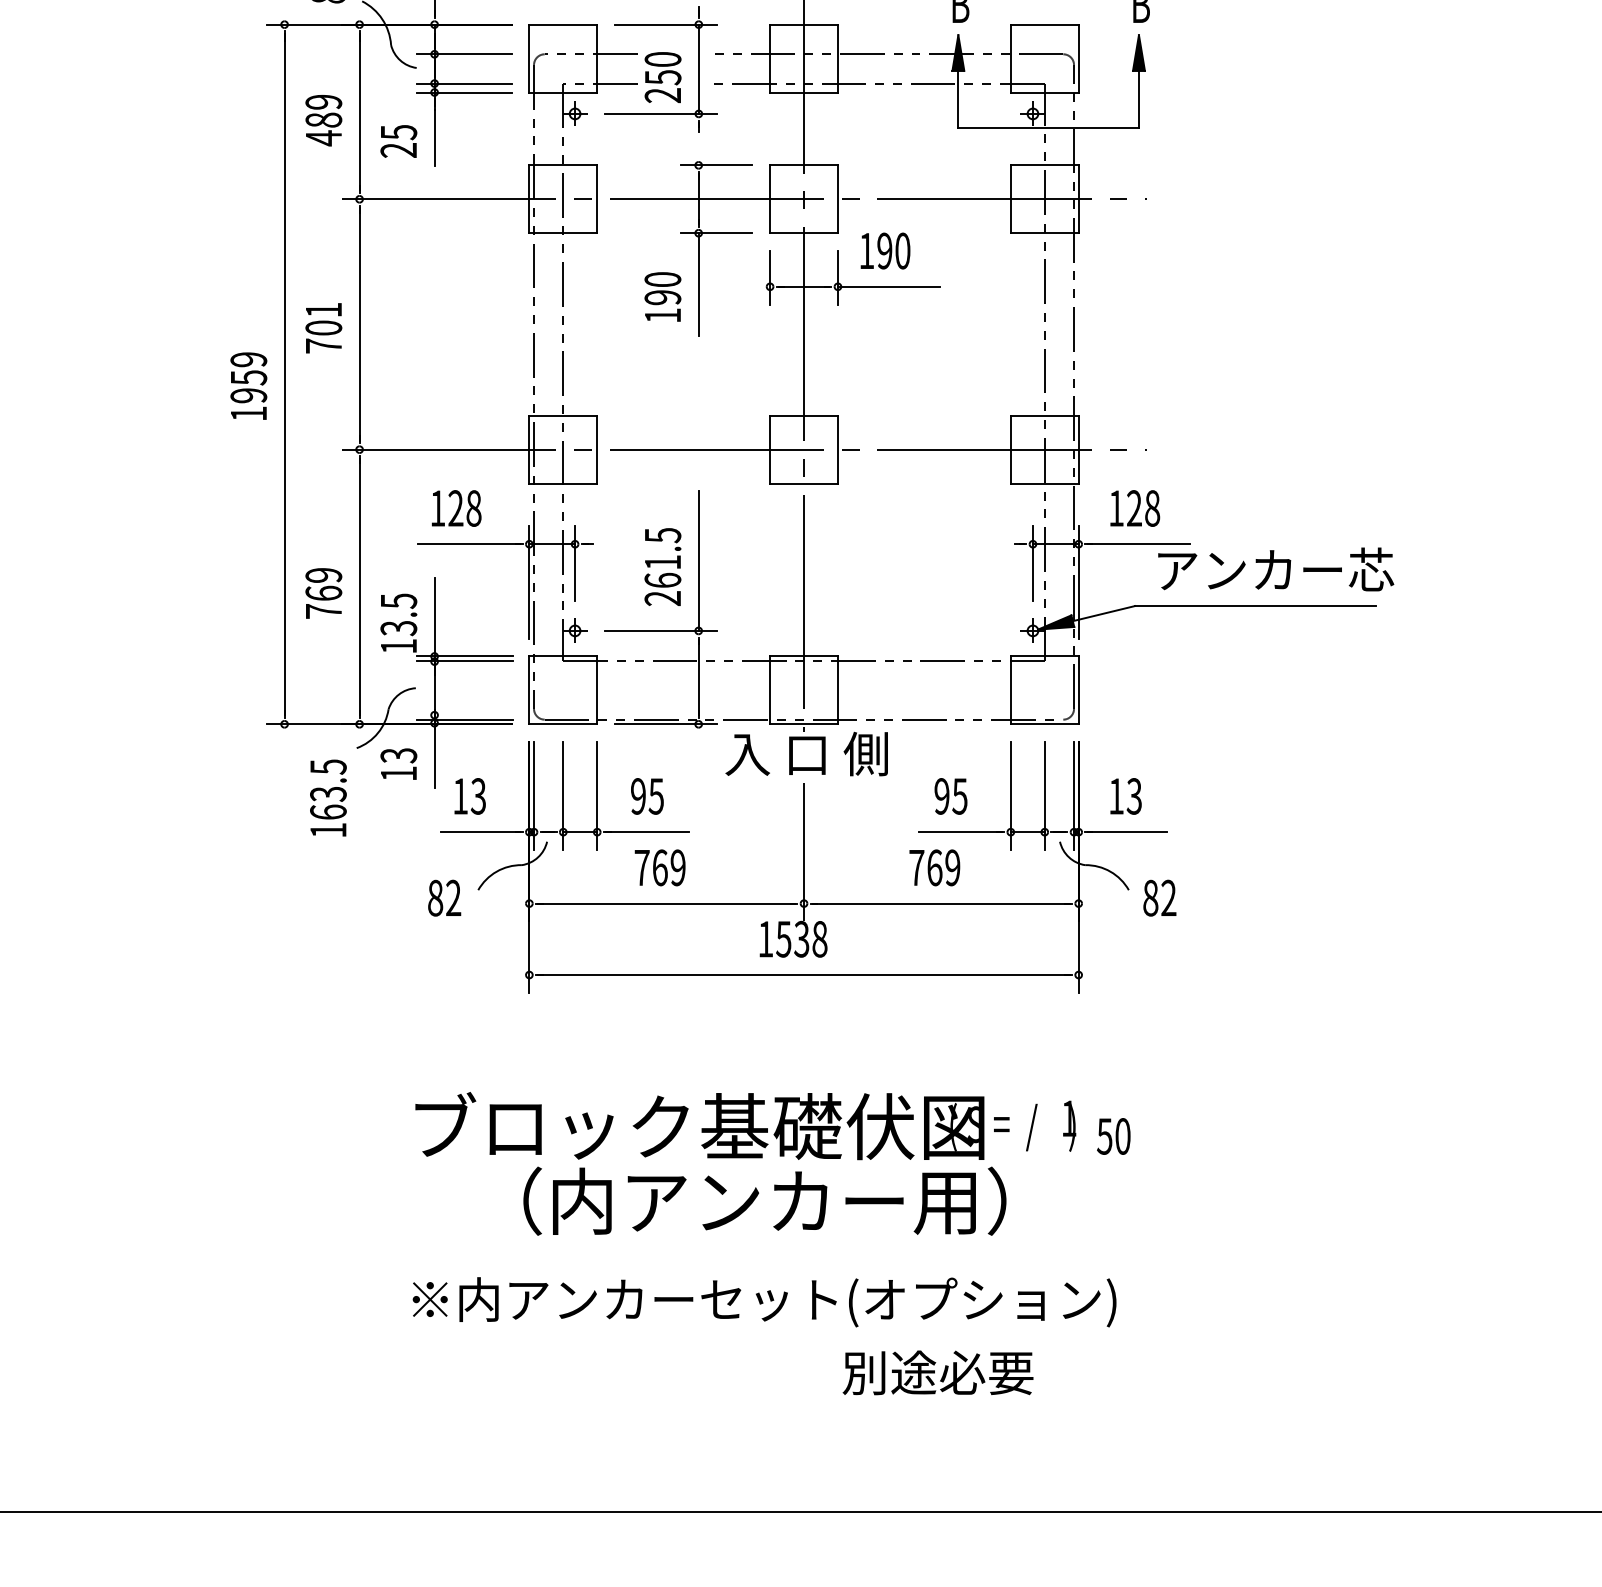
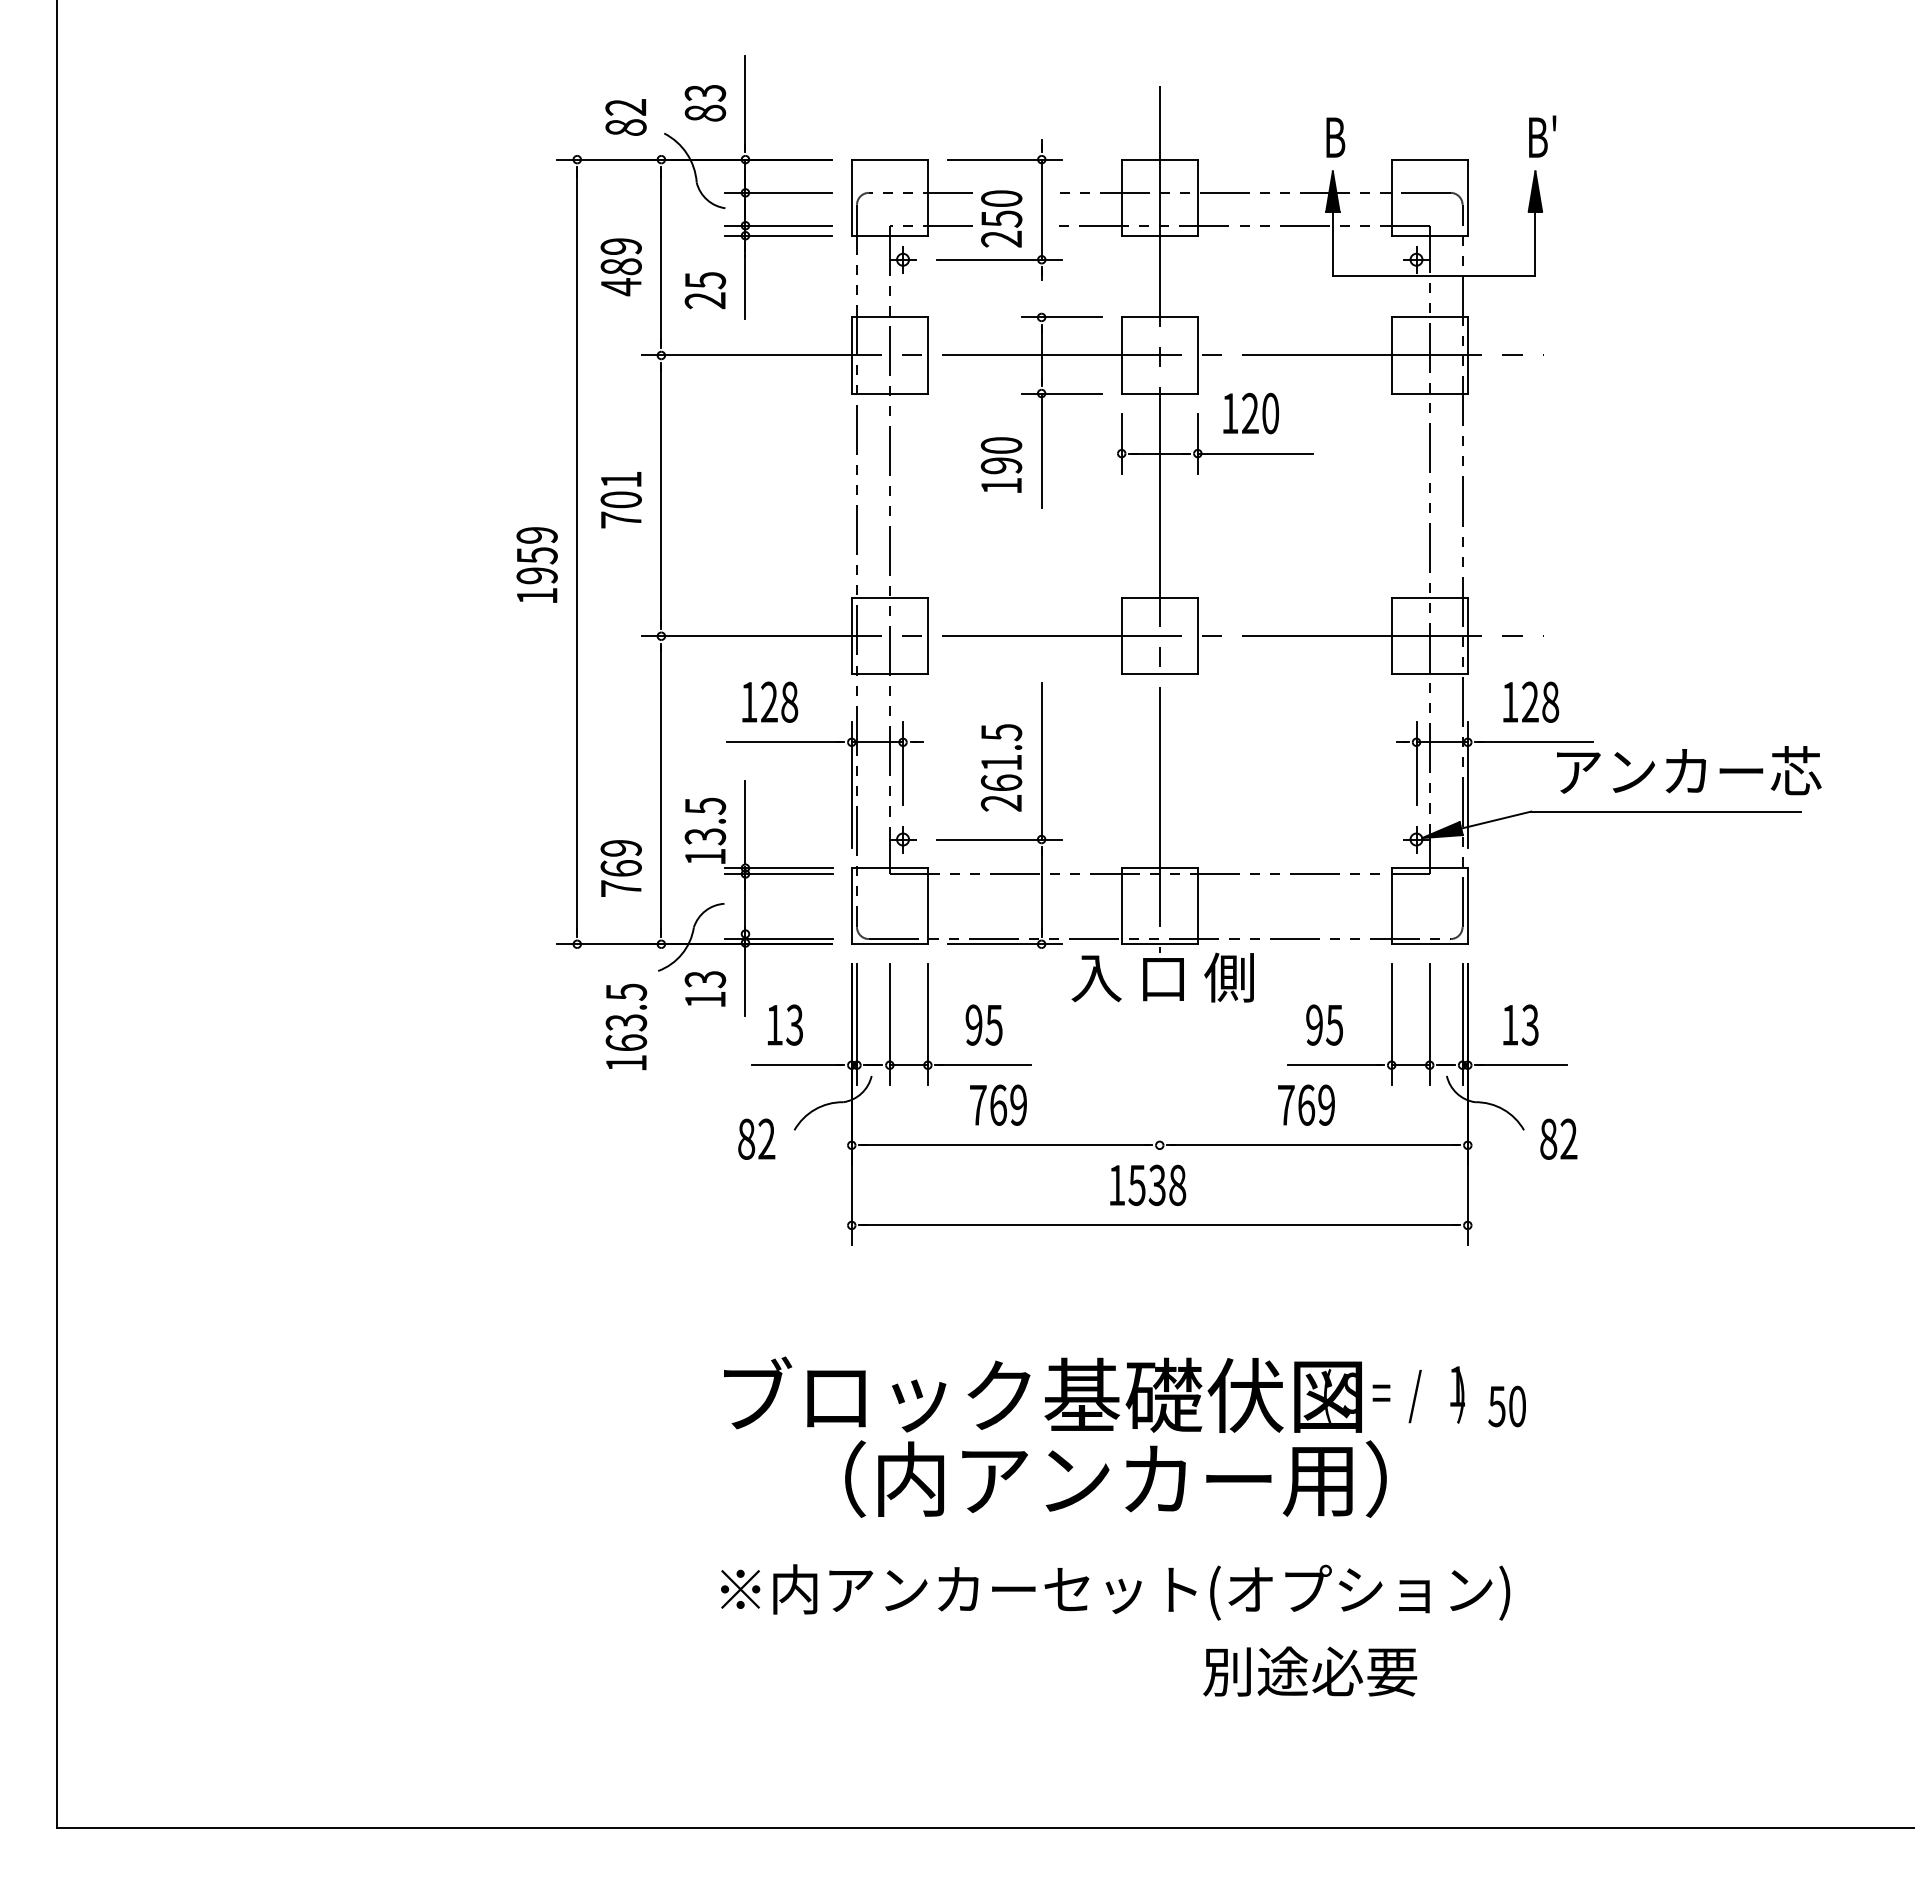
text: (884, 251) -> (1250, 413), 190 -> 120
text: (323, 593) -> (620, 868), moved
line: (803, 852) -> (1159, 1087), removed

